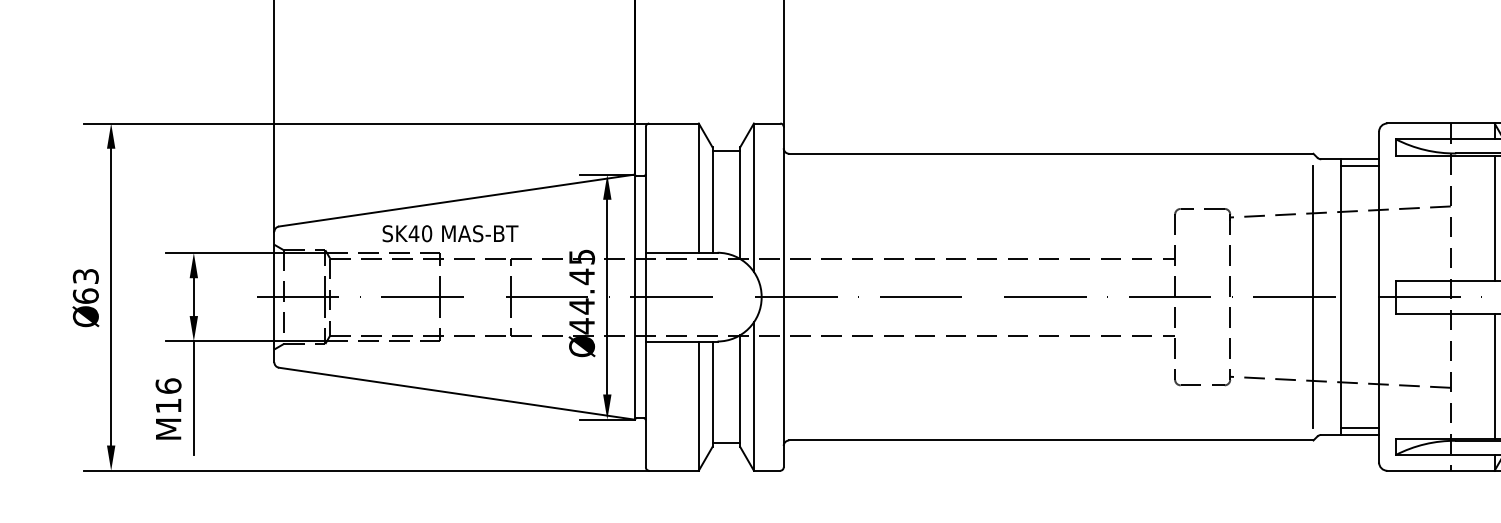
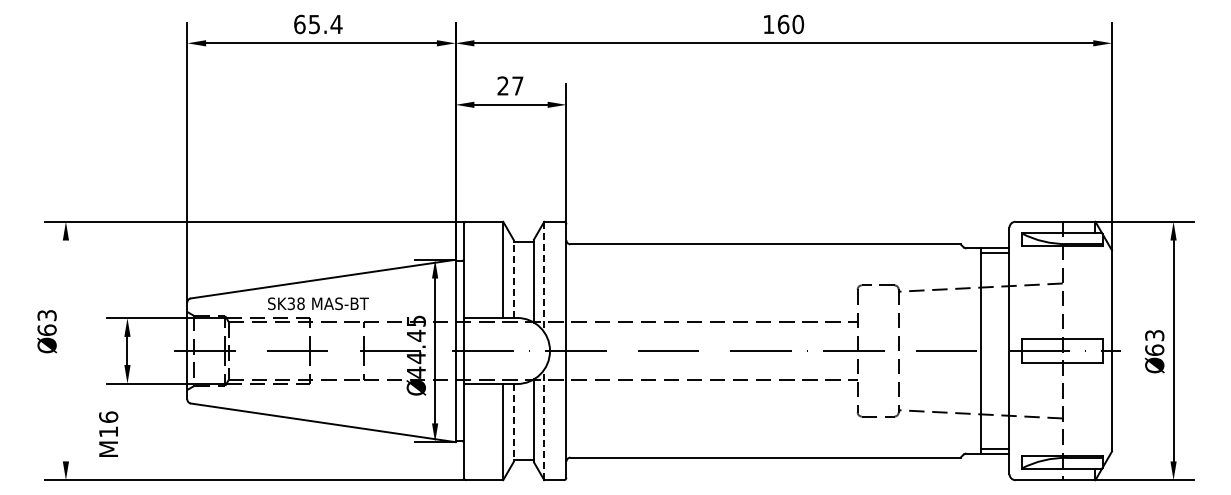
line: (754, 198) -> (544, 277), solid -> dashed
line: (712, 199) -> (513, 278), solid -> dashed
line: (1494, 217) -> (1095, 291), removed
text: (419, 233) -> (295, 303), SK40 -> SK38
line: (110, 296) -> (65, 350), removed
line: (1313, 296) -> (960, 350), removed
text: (86, 297) -> (47, 331), moved
line: (1494, 375) -> (1095, 409), removed
line: (712, 394) -> (513, 423), solid -> dashed
line: (754, 395) -> (544, 424), solid -> dashed
line: (193, 397) -> (127, 425), removed

